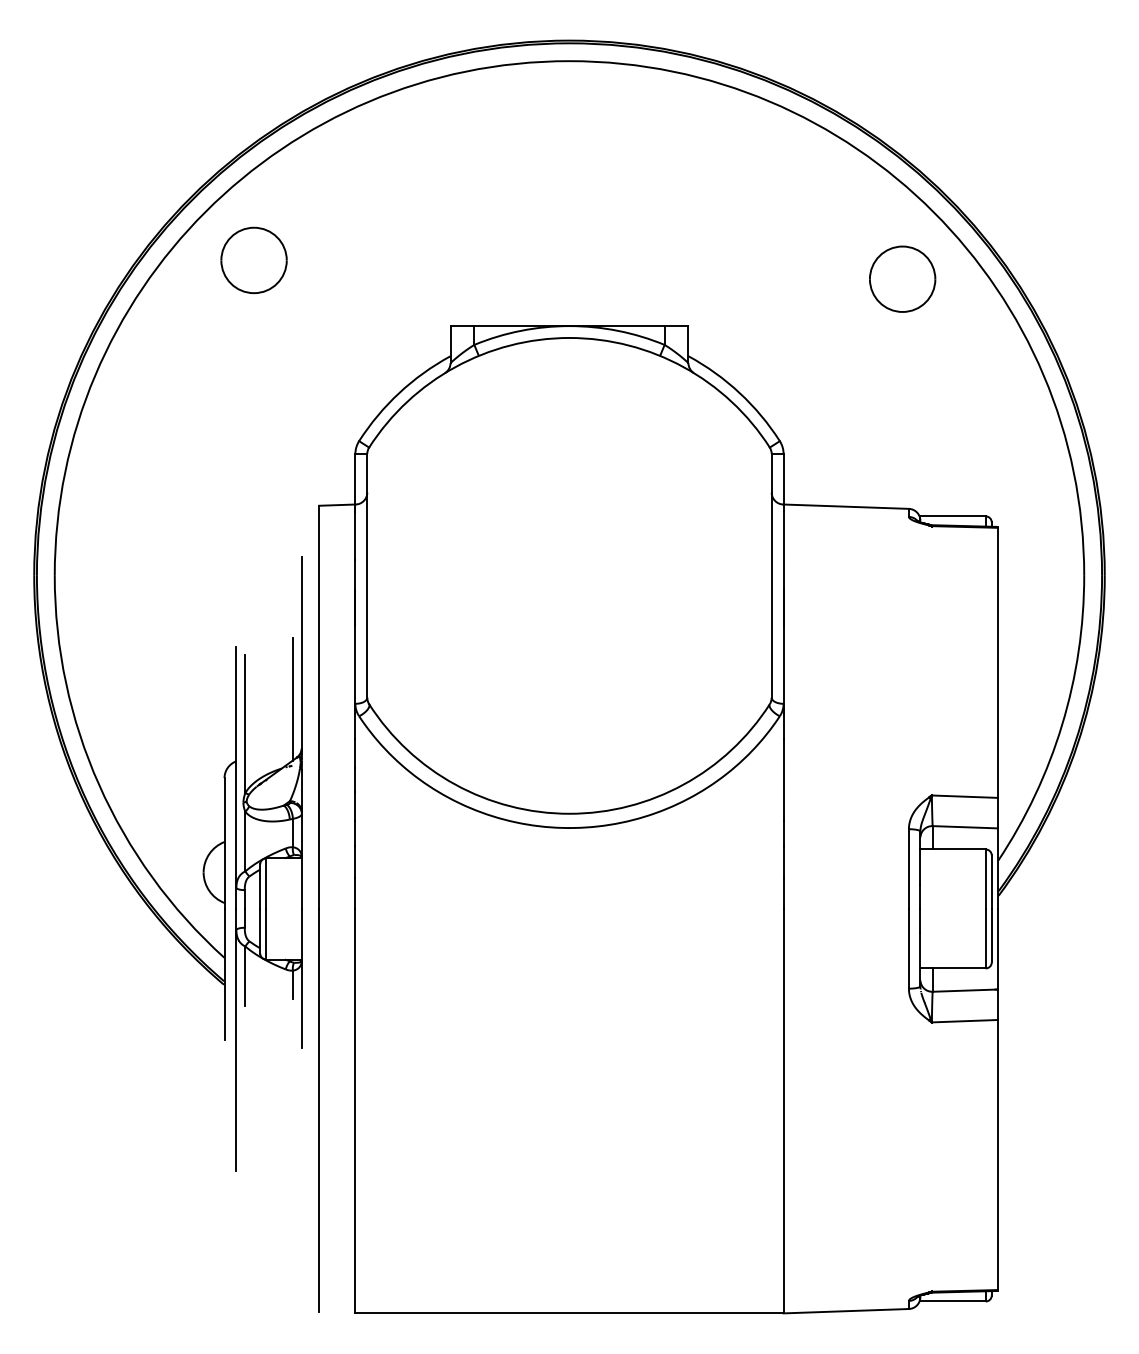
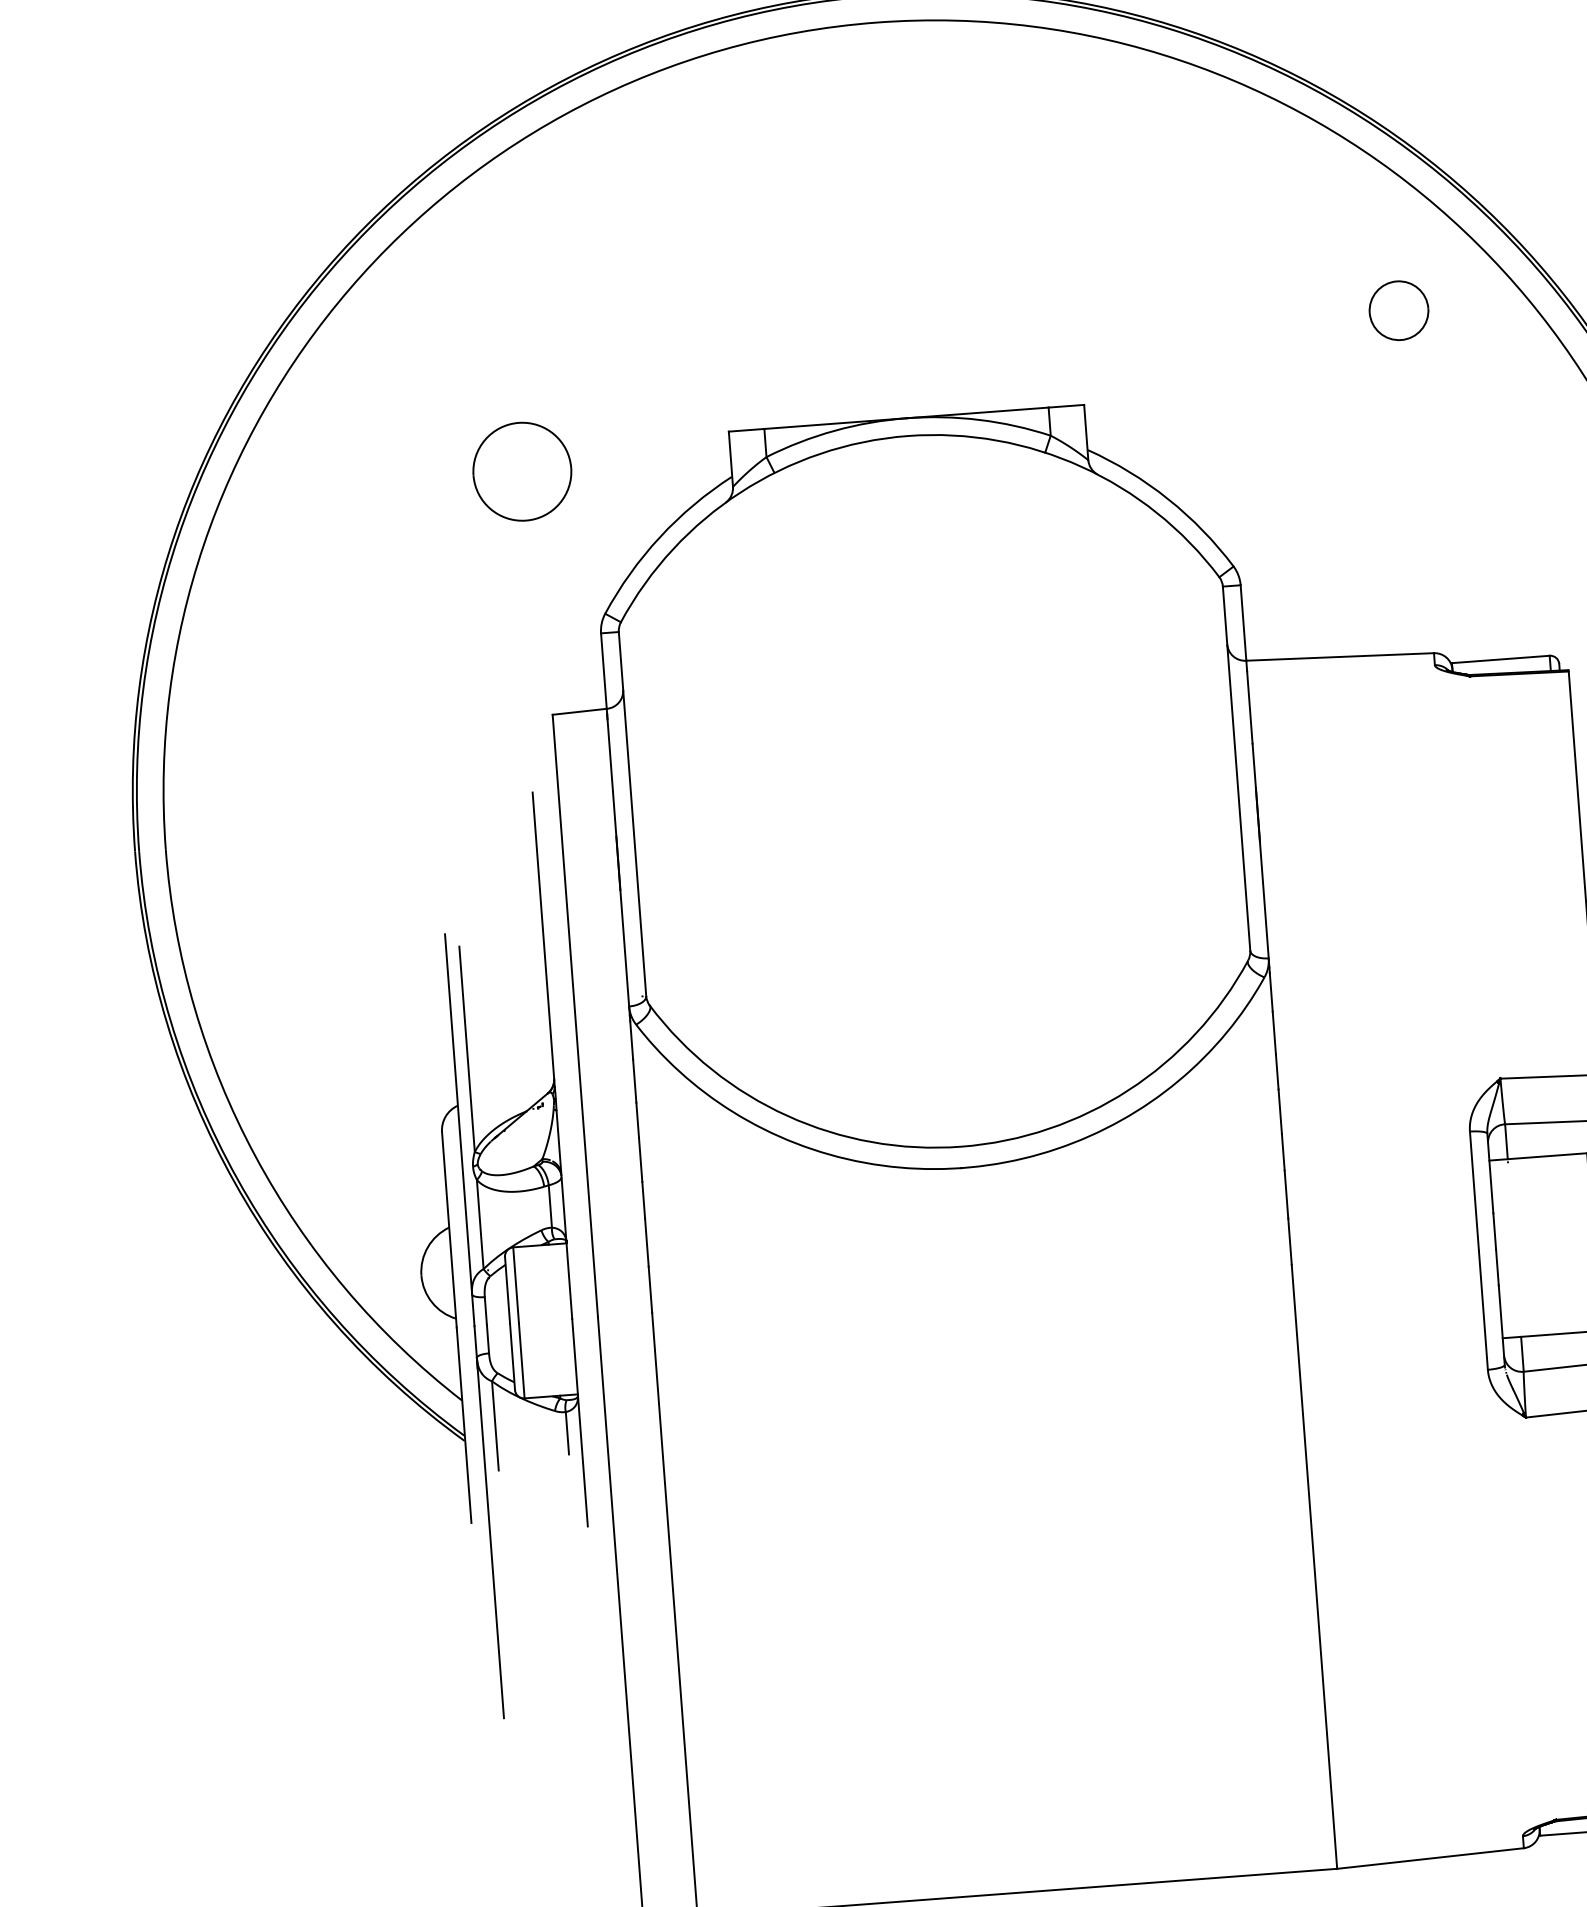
part: (253, 260) -> (521, 471), moved
part: (902, 278) -> (1398, 309), size x0.6
line: (292, 699) -> (534, 1007), removed

